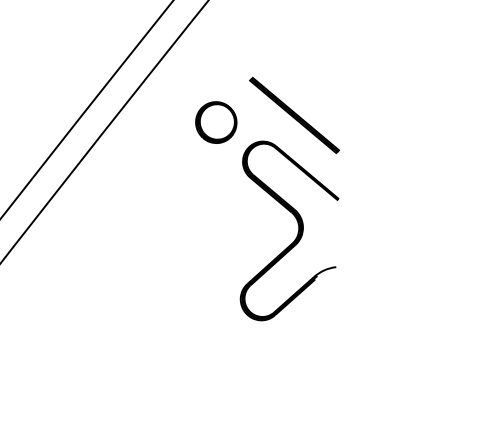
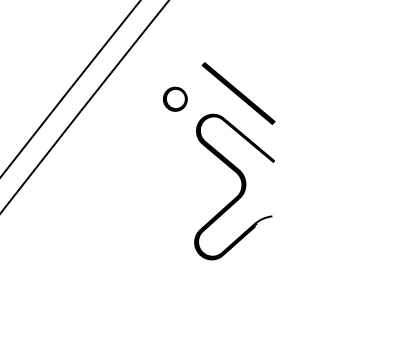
part: (216, 122) -> (175, 99), size x0.7

